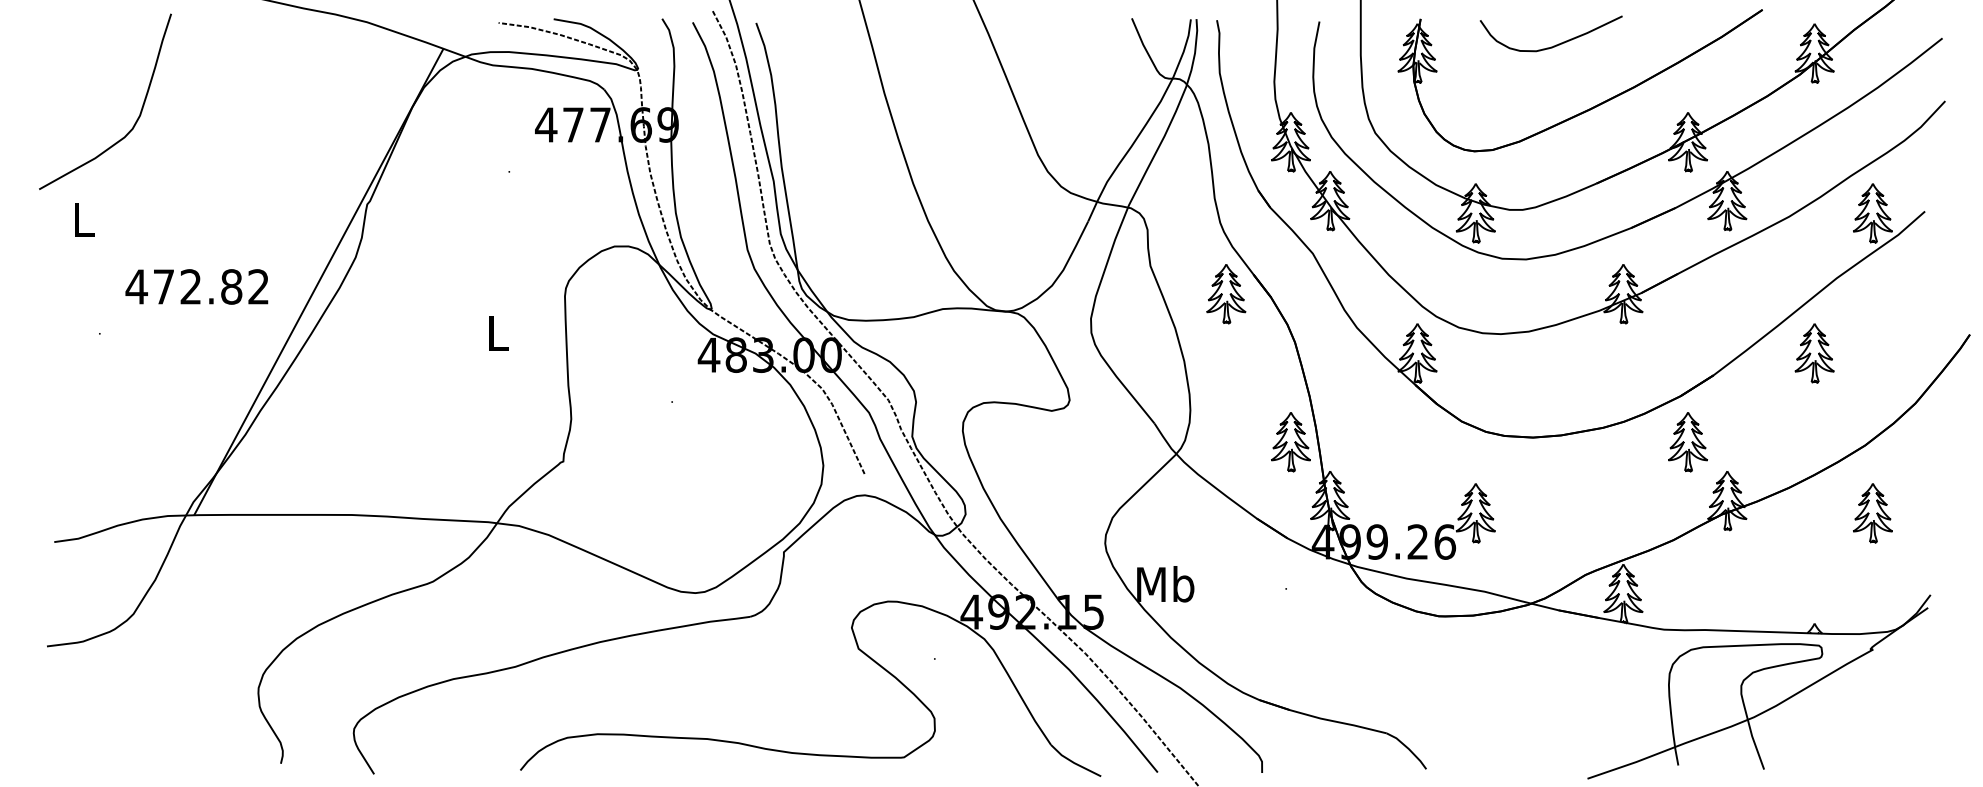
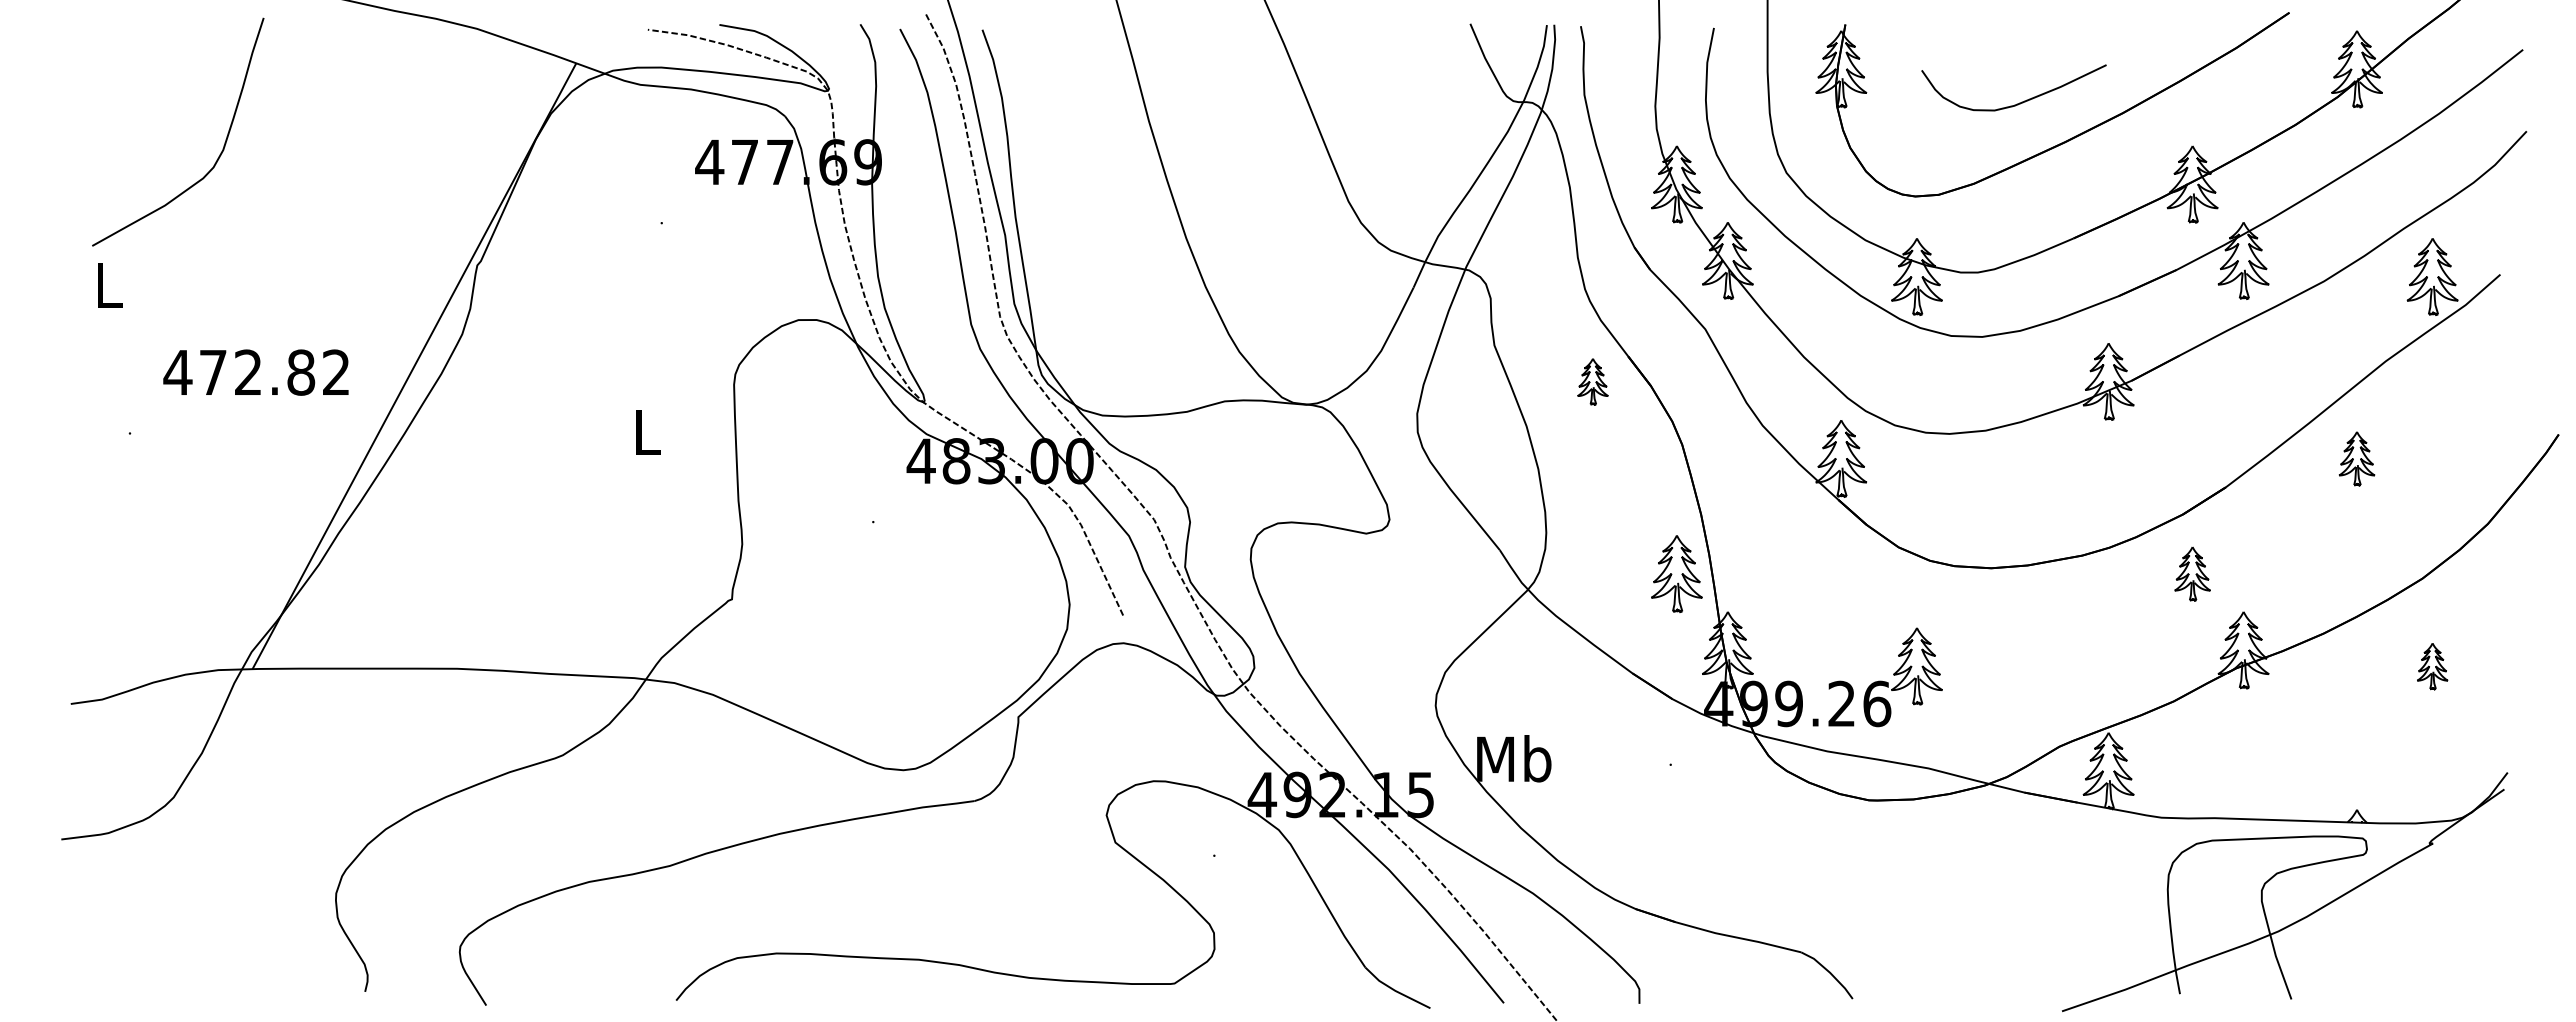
curve: (1557, 44) -> (2021, 101), moved
curve: (137, 117) -> (220, 152), moved
part: (1225, 293) -> (1592, 381), size x0.6
part: (1814, 353) -> (2356, 458), size x0.7
part: (1687, 441) -> (2192, 573), size x0.7
part: (1872, 513) -> (2432, 666), size x0.6

